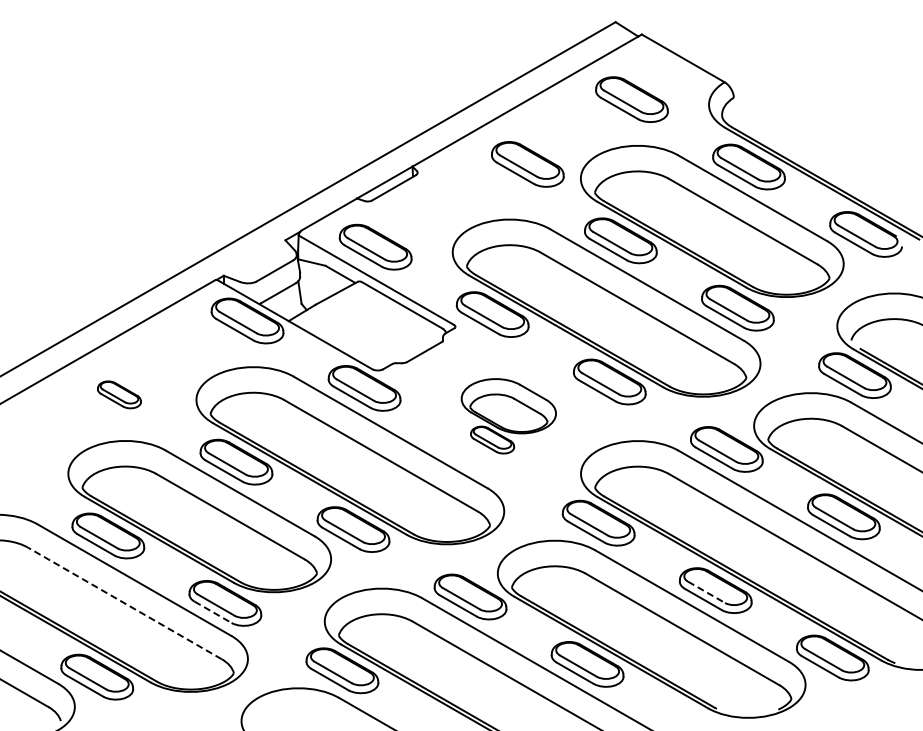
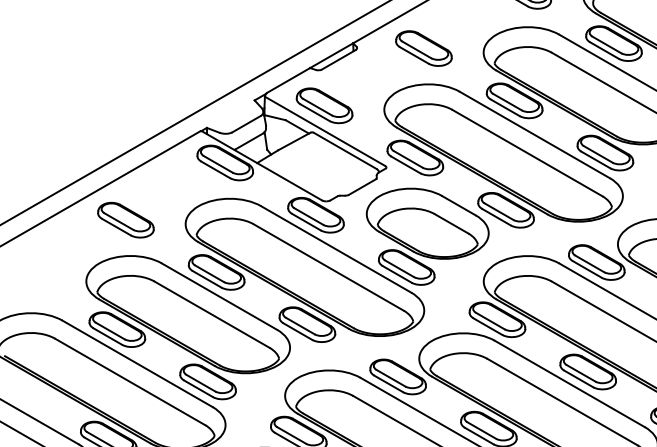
part: (527, 164) -> (423, 48), moved
part: (119, 394) -> (126, 219), size x1.67
part: (508, 416) -> (427, 237), size x1.67
line: (707, 592) -> (581, 373), dashed -> solid
line: (124, 603) -> (129, 381), dashed -> solid
line: (213, 612) -> (198, 388), dashed -> solid

